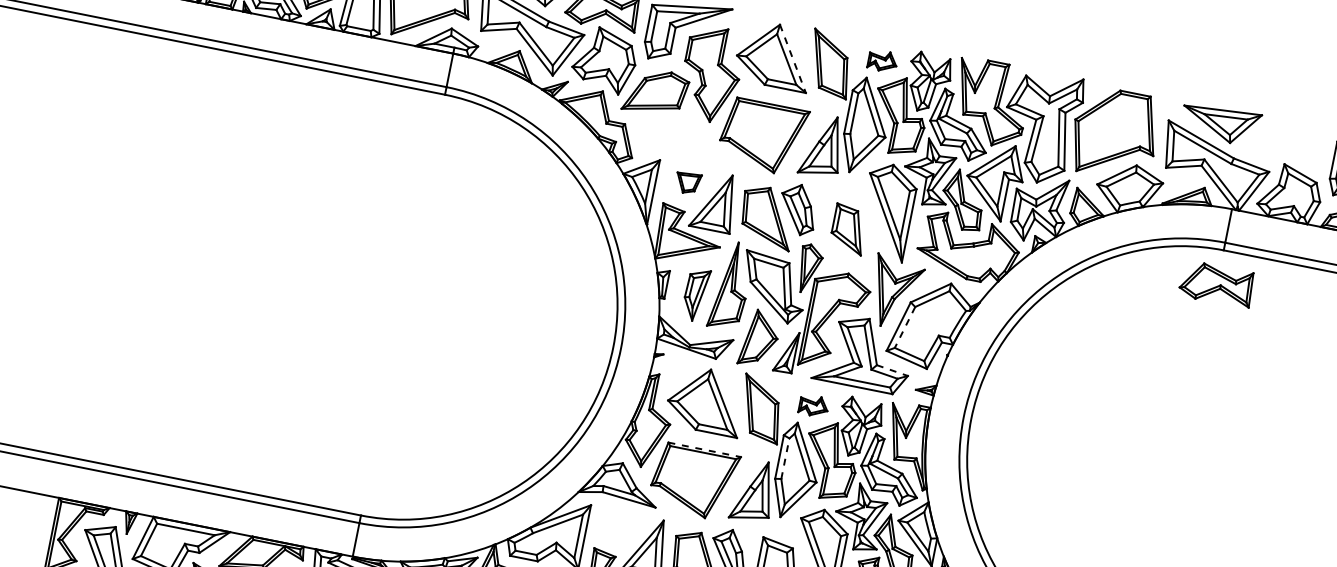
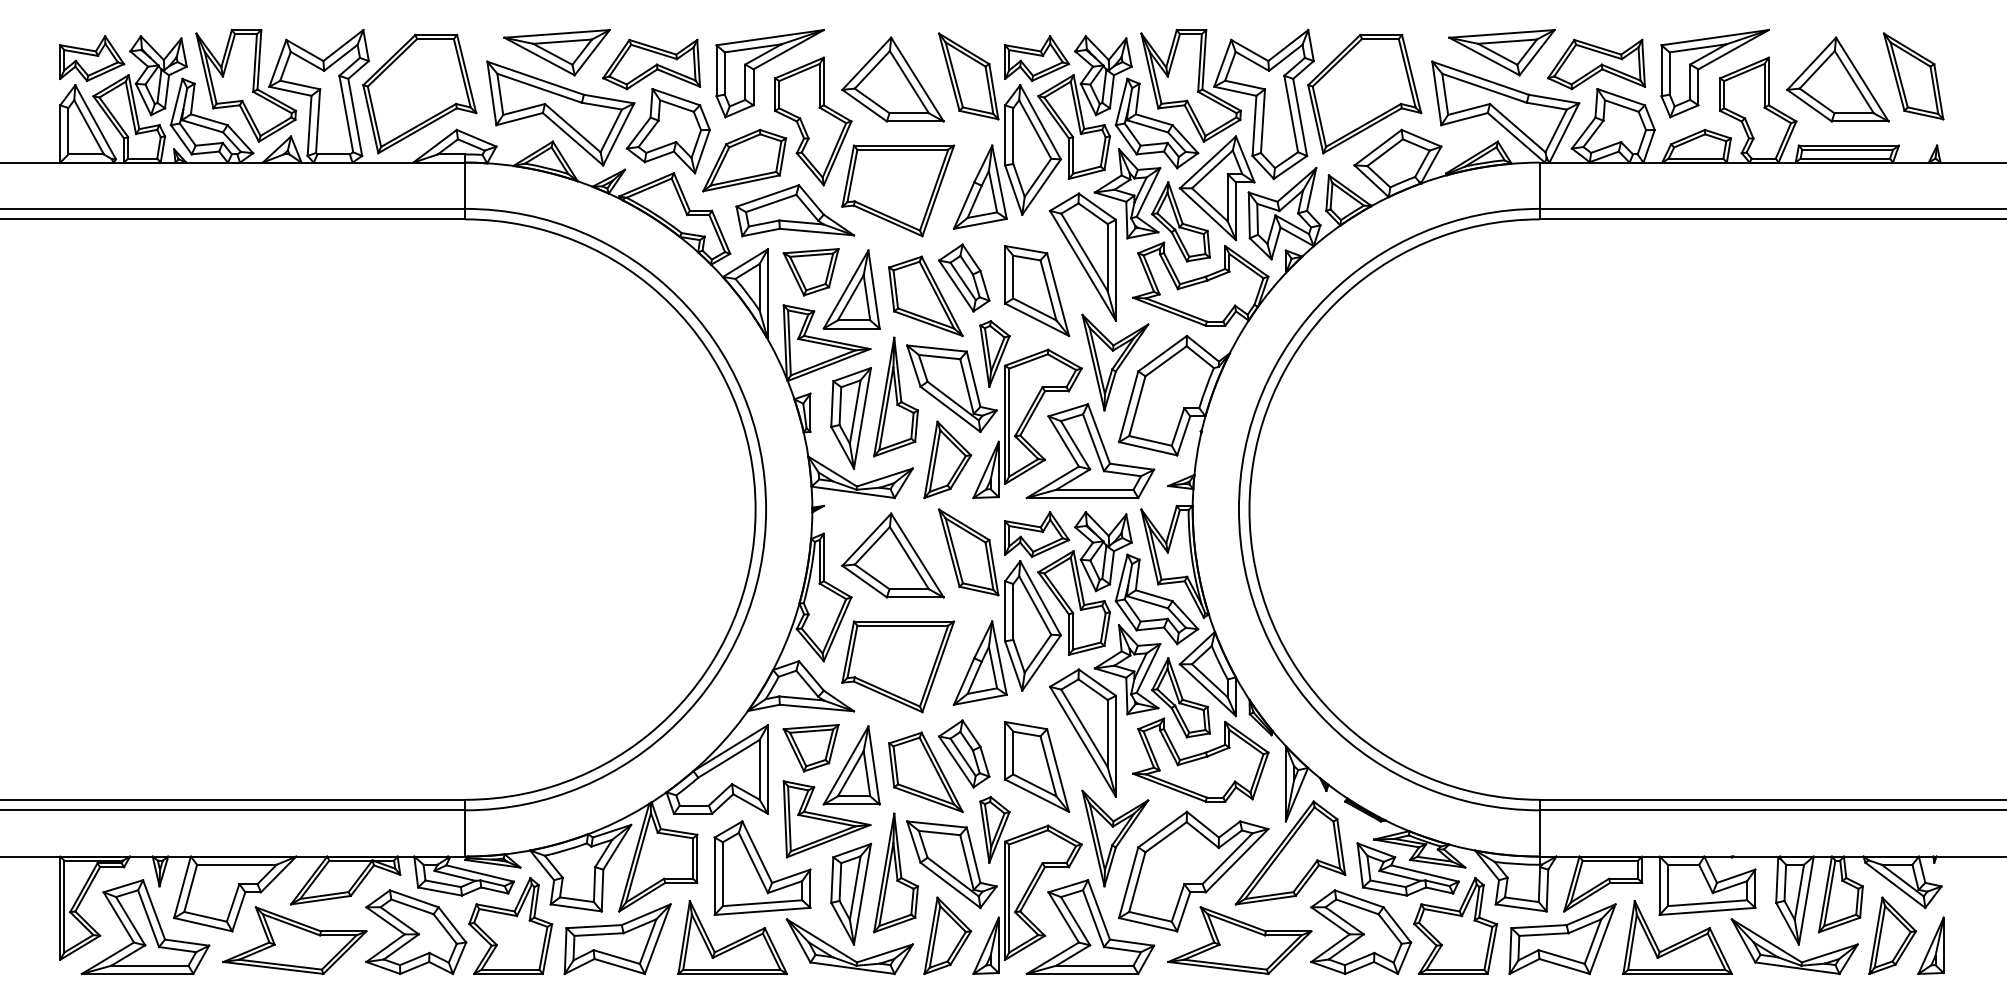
line: (792, 59) -> (917, 80), dashed -> solid
part: (883, 60) -> (1037, 58), size x1.67
part: (685, 136) -> (795, 210), added
part: (687, 183) -> (810, 272), size x1.67
part: (849, 229) -> (1037, 290), size x1.43
part: (1216, 284) -> (1596, 64), moved
part: (695, 294) -> (850, 418), size x1.43
line: (905, 327) -> (1137, 406), dashed -> solid
line: (892, 370) -> (1132, 466), dashed -> solid
part: (814, 406) -> (1037, 534), size x1.67
line: (704, 449) -> (903, 621), dashed -> solid
line: (785, 458) -> (1013, 611), dashed -> solid
part: (618, 527) -> (810, 747), added

